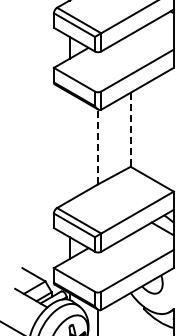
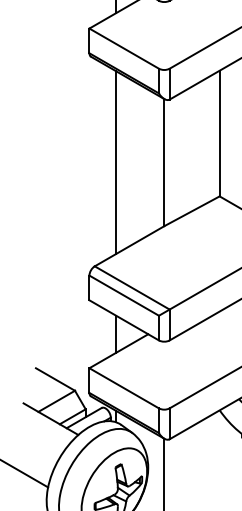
line: (130, 130) -> (219, 134), dashed -> solid
line: (69, 146) -> (115, 161), added
line: (98, 146) -> (164, 161), dashed -> solid

